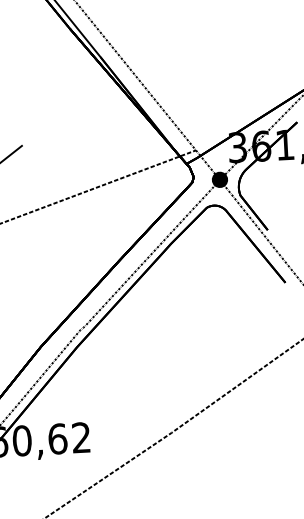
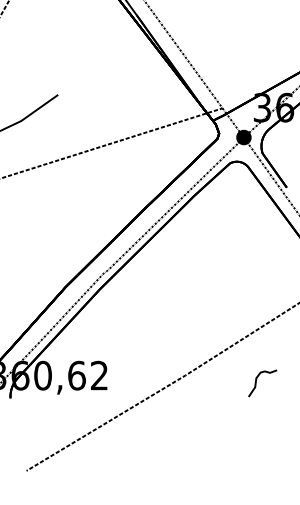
curve: (246, 437) -> (256, 383), added

